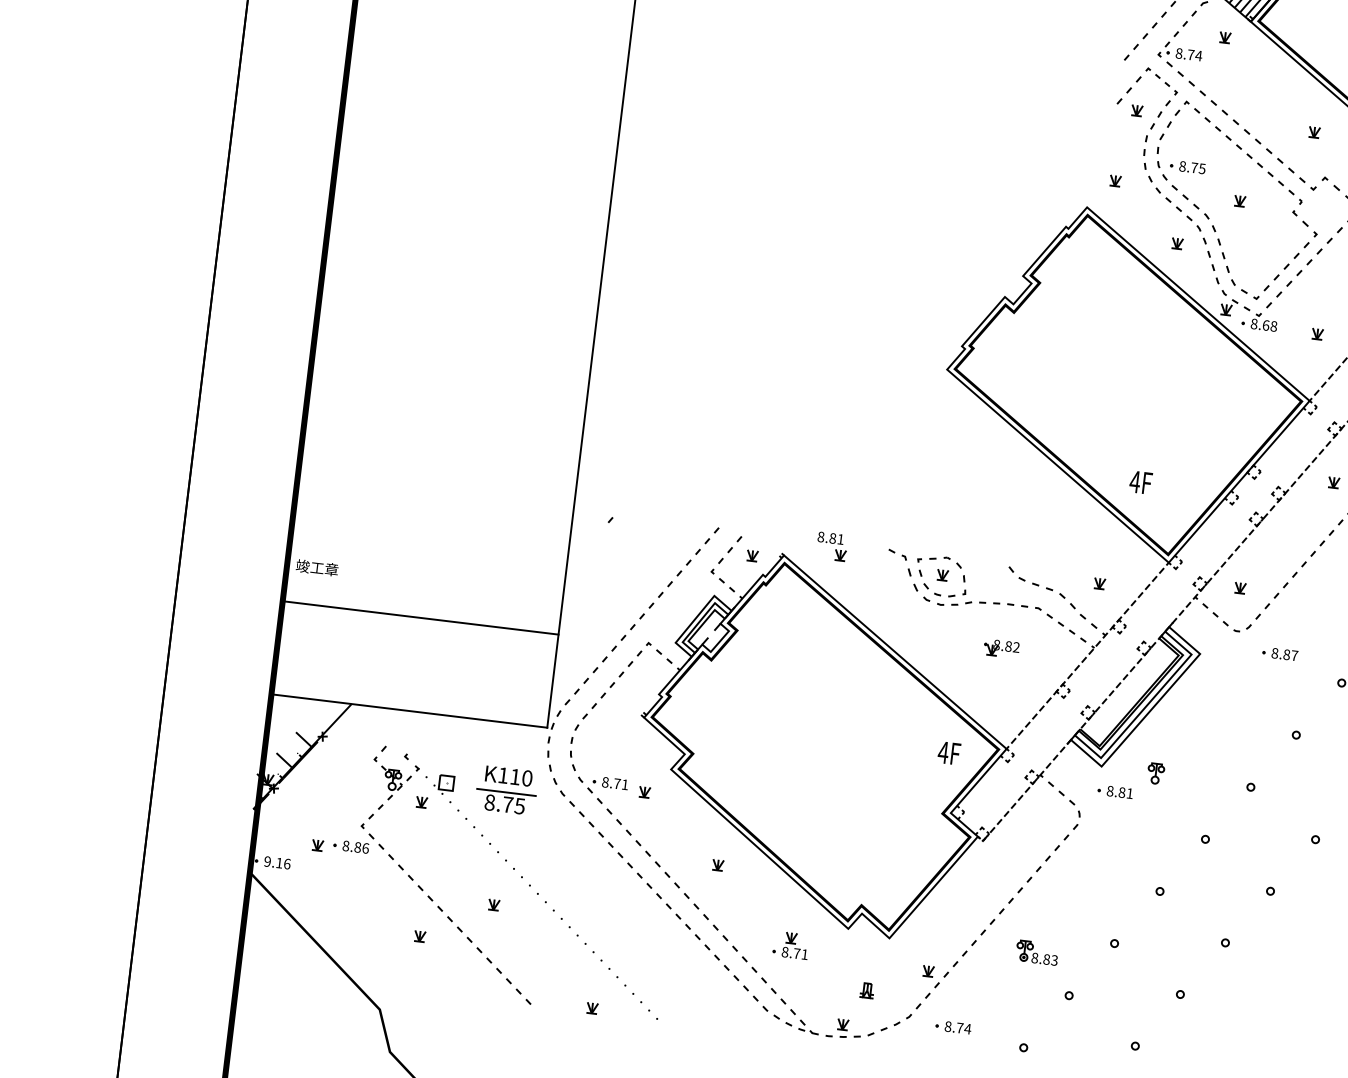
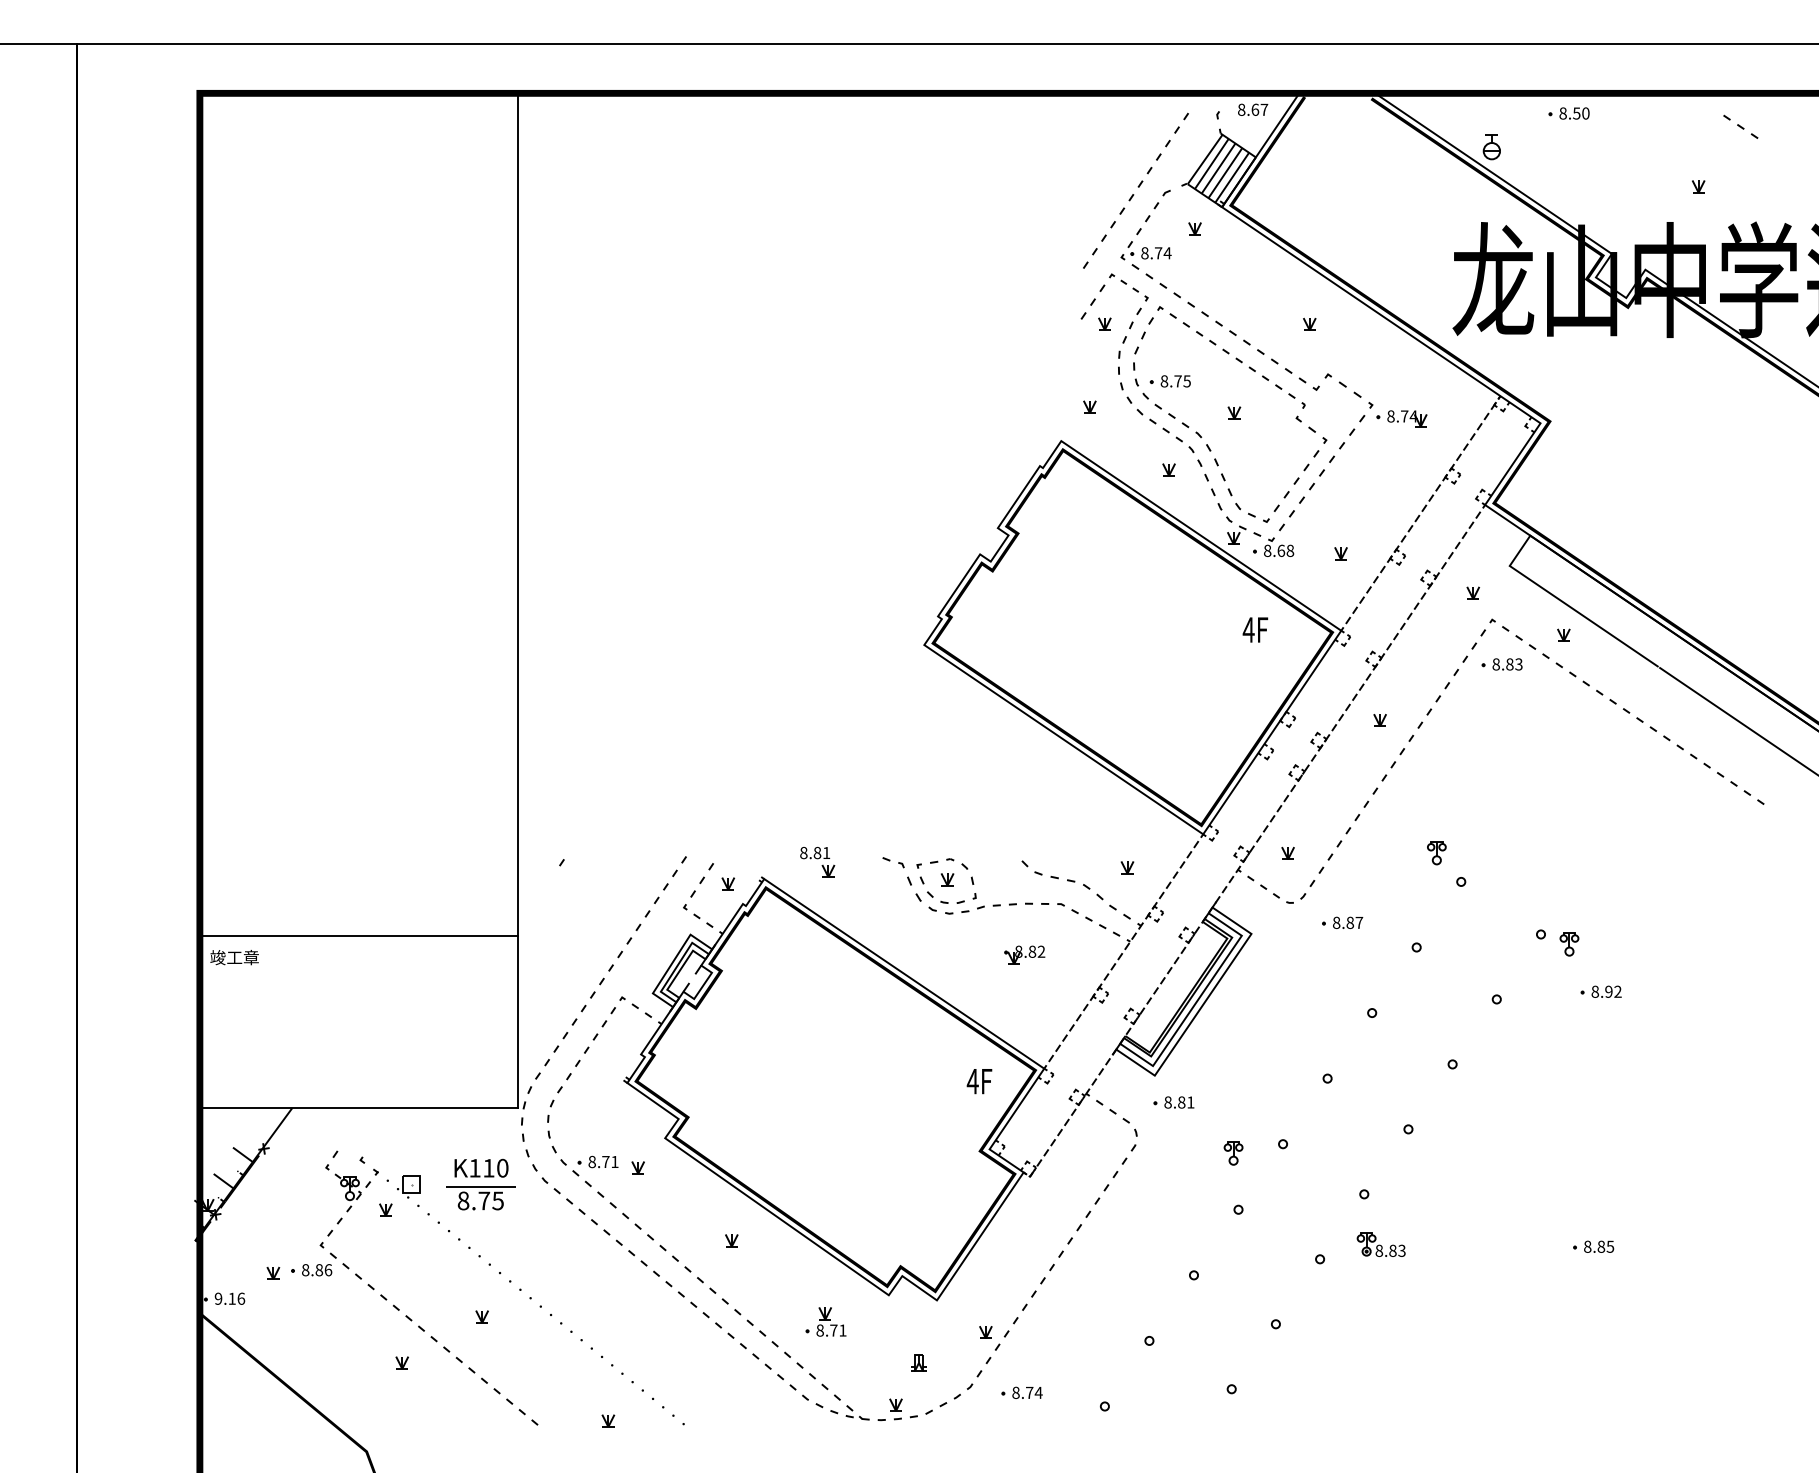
text: (1141, 482) -> (1255, 629), moved
line: (420, 618) -> (358, 936), moved
part: (1155, 773) -> (1233, 1153), moved
part: (1036, 952) -> (1380, 1244), moved

